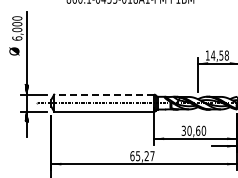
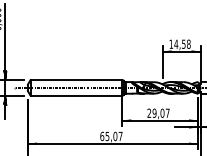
line: (104, 94) -> (76, 79), dashed -> solid
text: (193, 130) -> (158, 112), 30,60 -> 29,07
text: (146, 156) -> (115, 136), 65,27 -> 65,07

